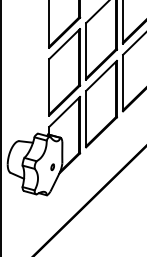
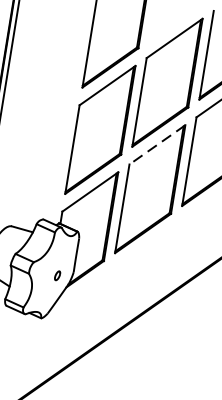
line: (101, 76) -> (157, 145), solid -> dashed

